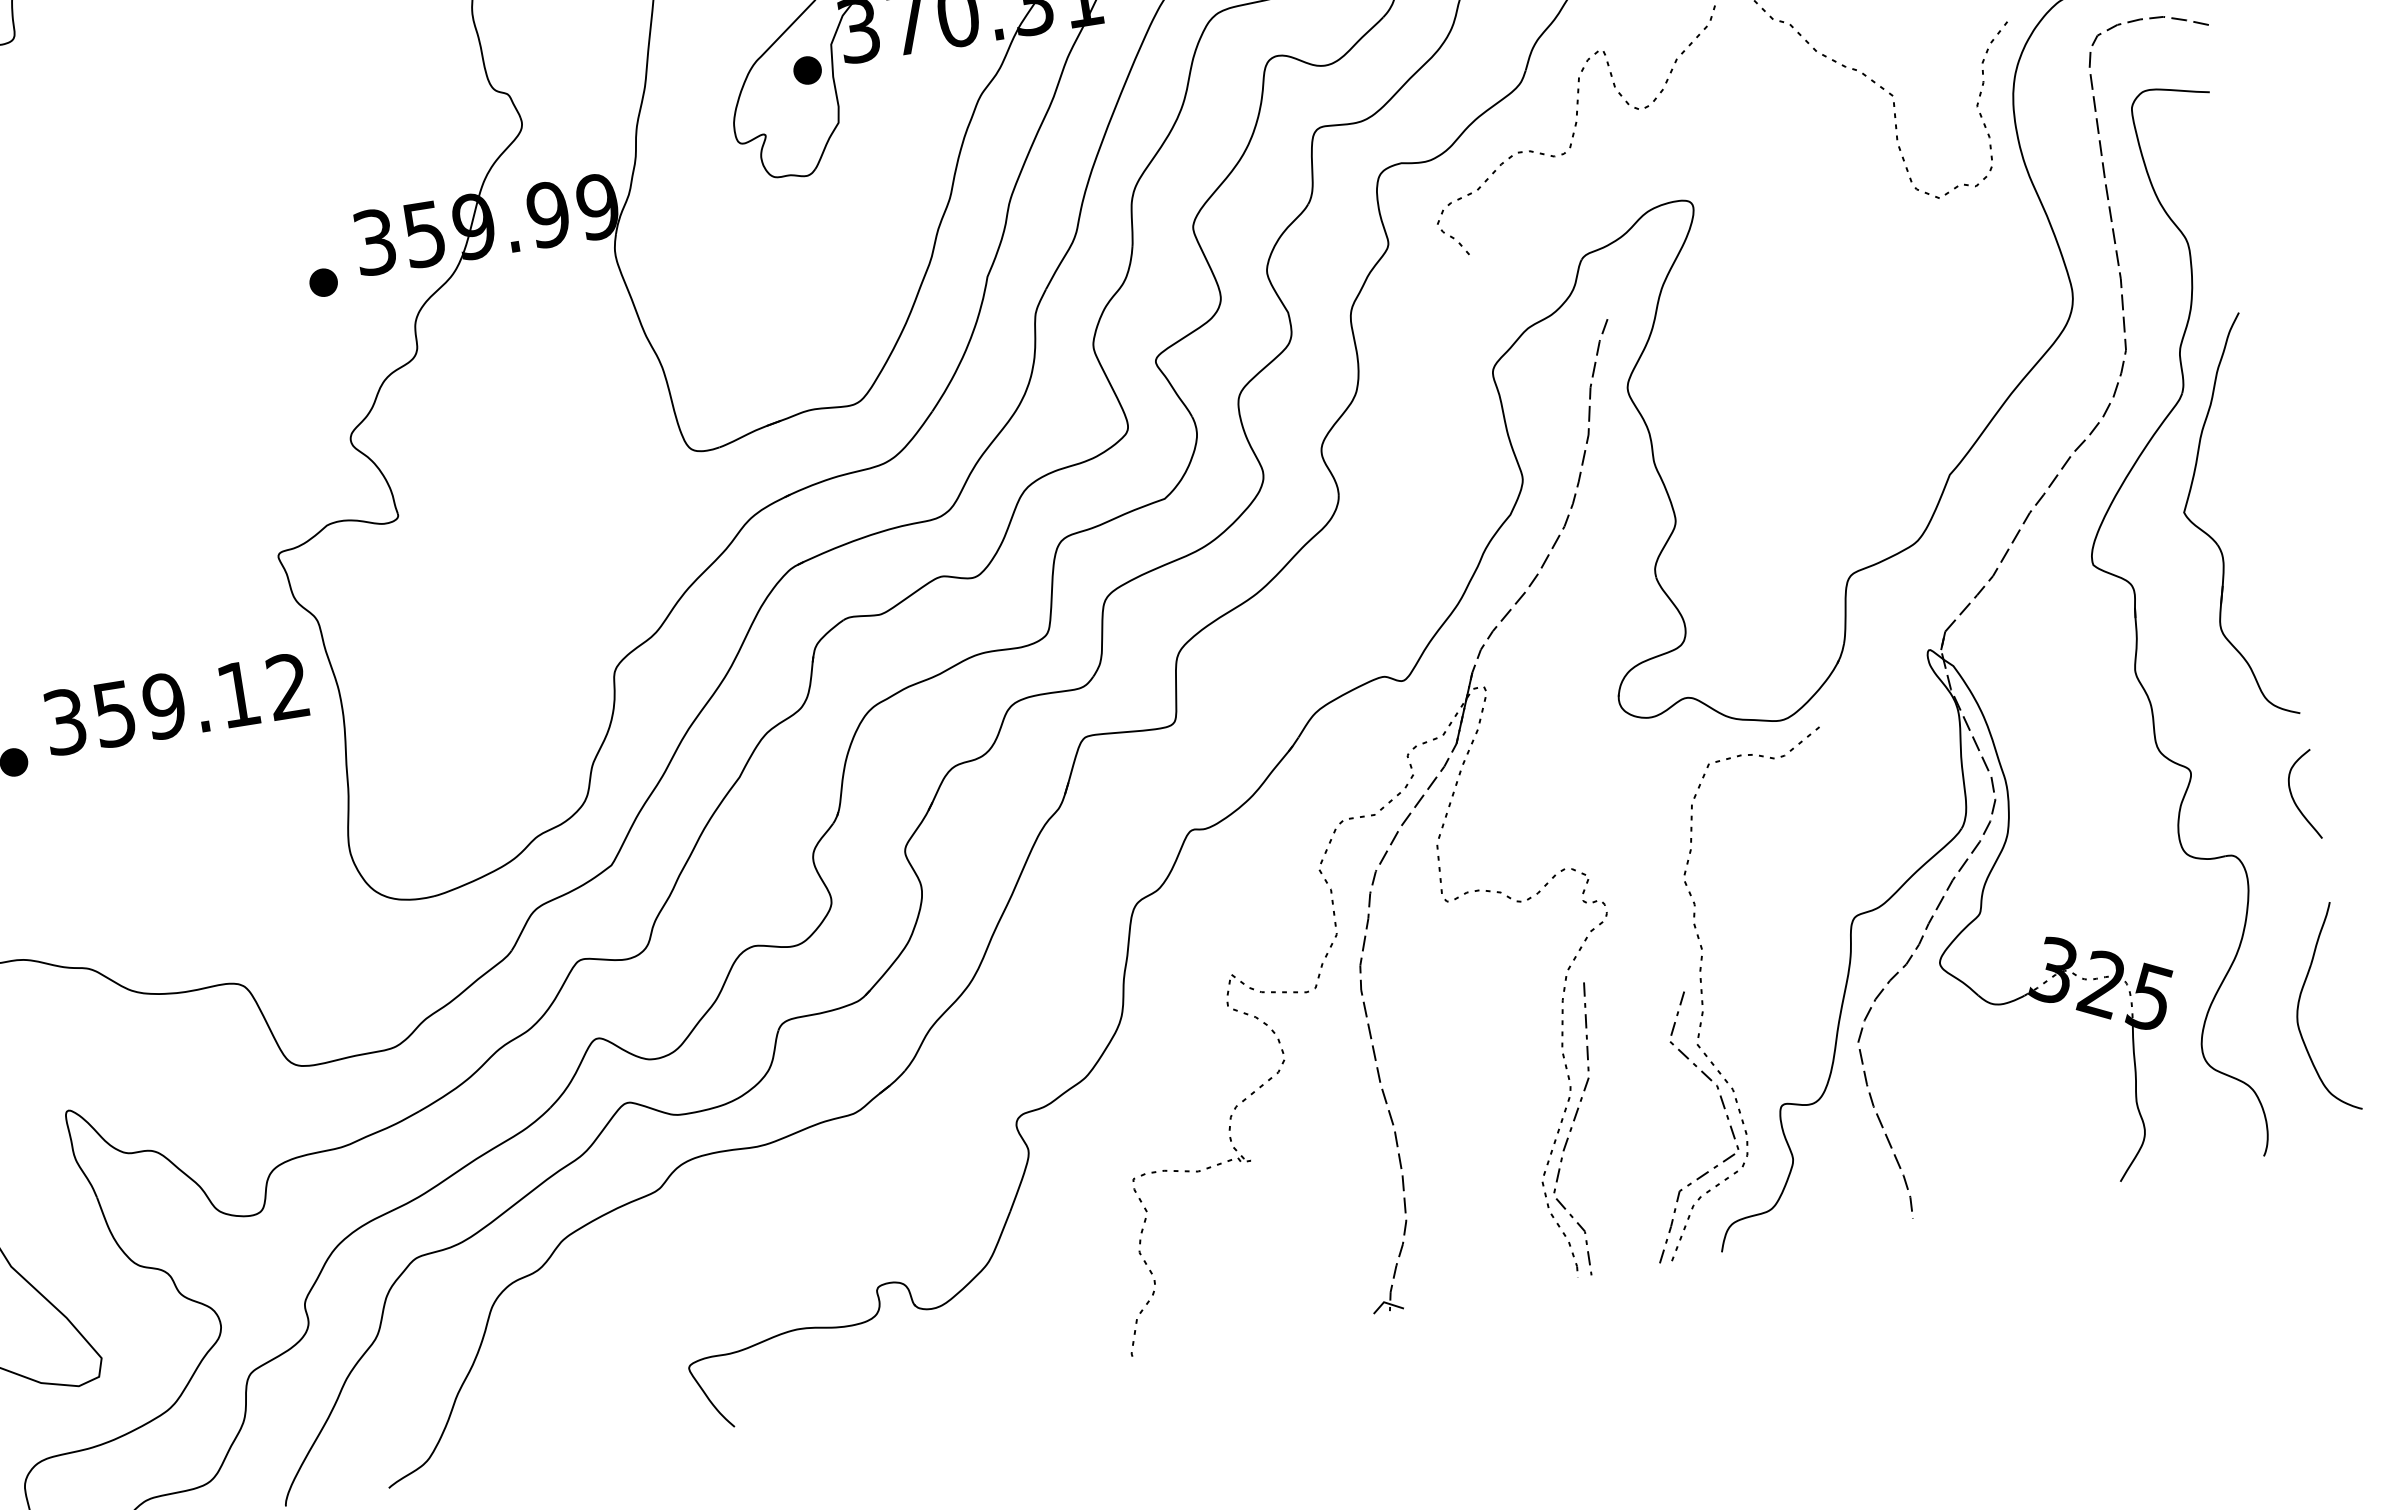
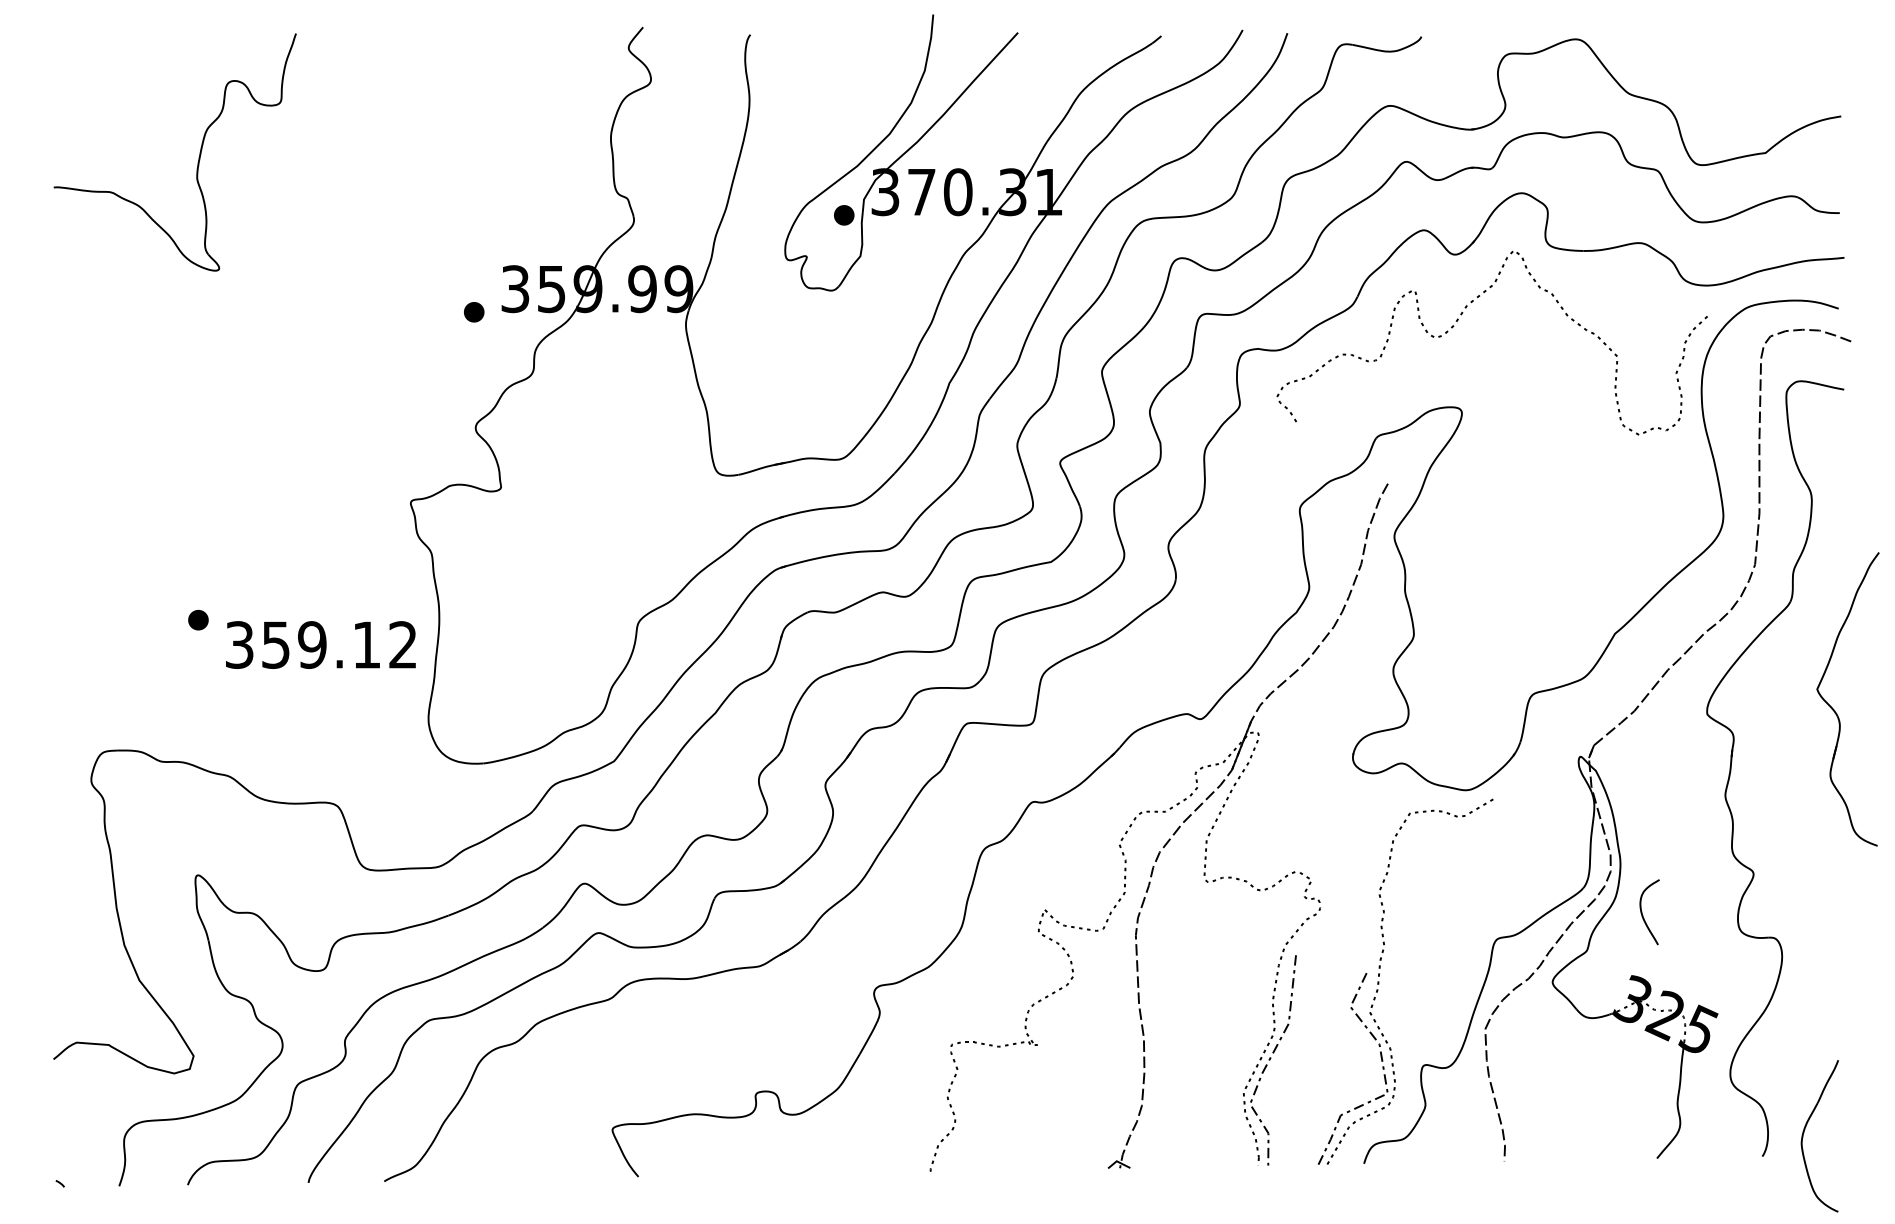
part: (2213, 537) -> (1835, 710), moved
text: (175, 703) -> (320, 644), moved
curve: (2295, 801) -> (1643, 915), moved
part: (2299, 1009) -> (1804, 1133), moved

